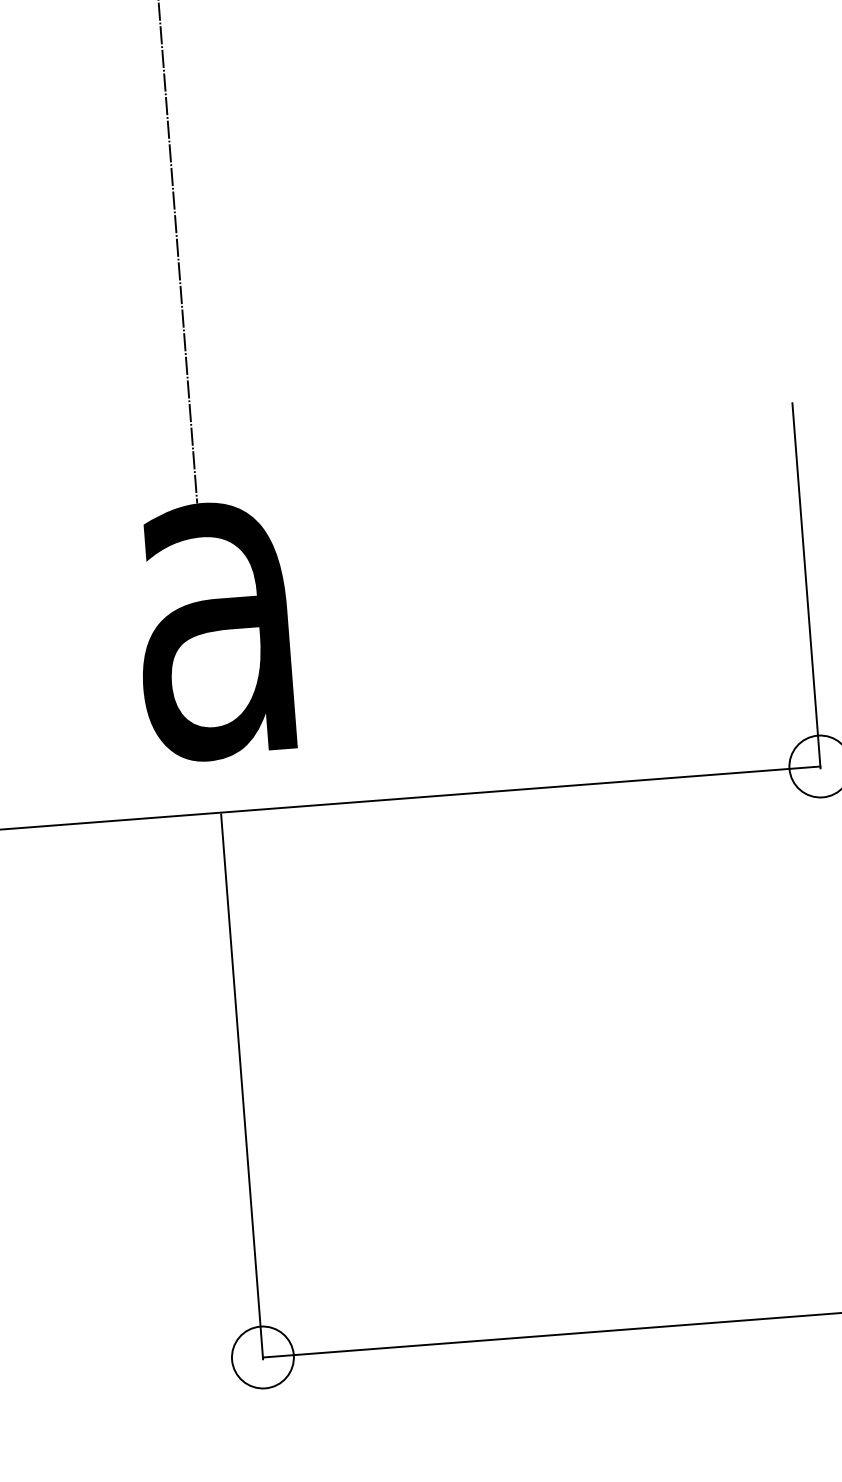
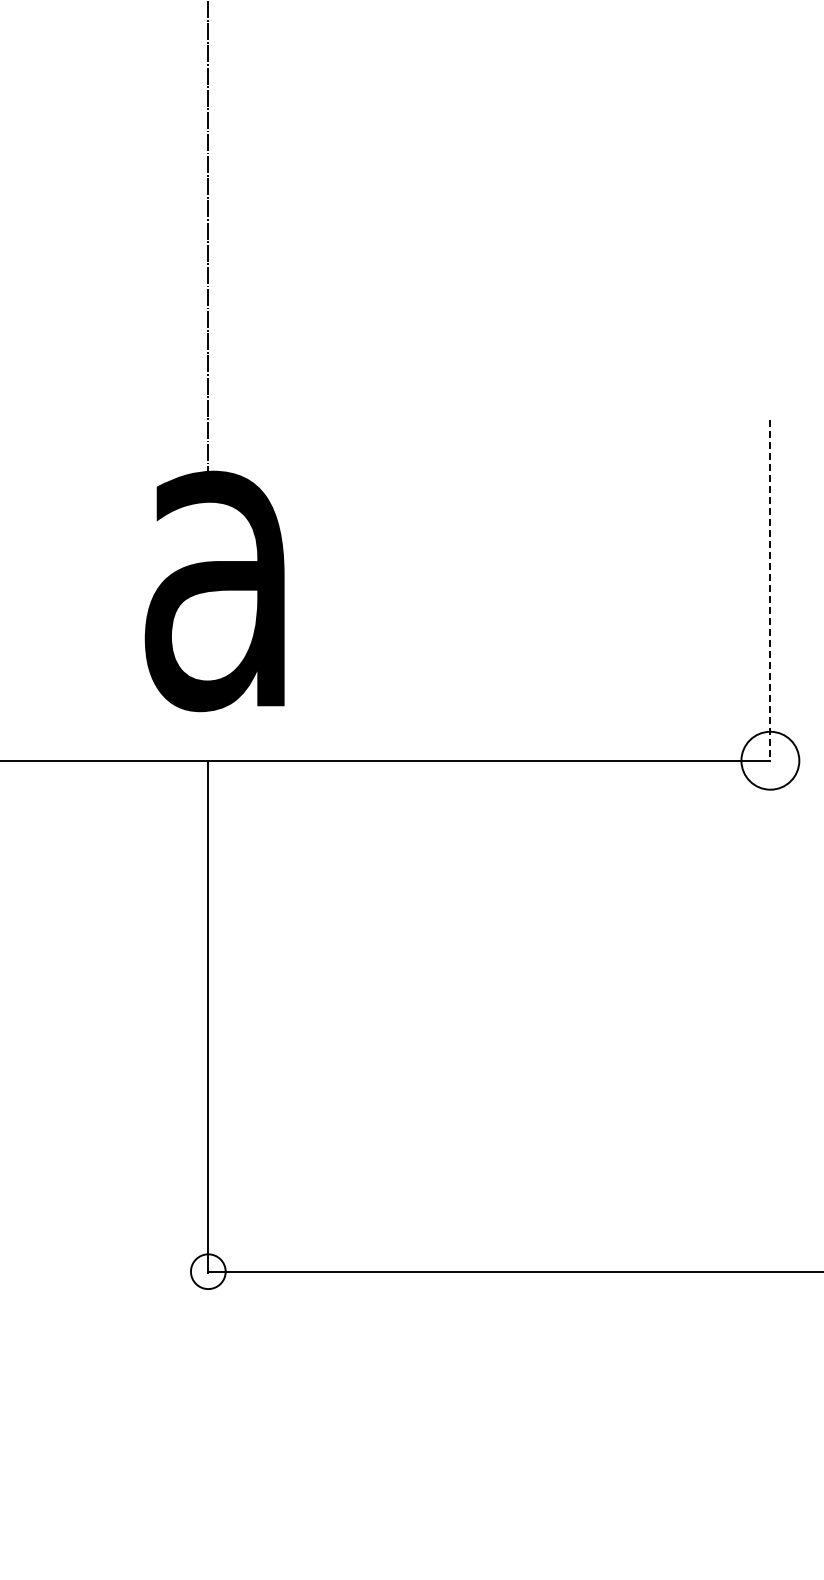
line: (806, 586) -> (770, 591), solid -> dashed
circle: (263, 1357) -> (208, 1271), size x0.6

